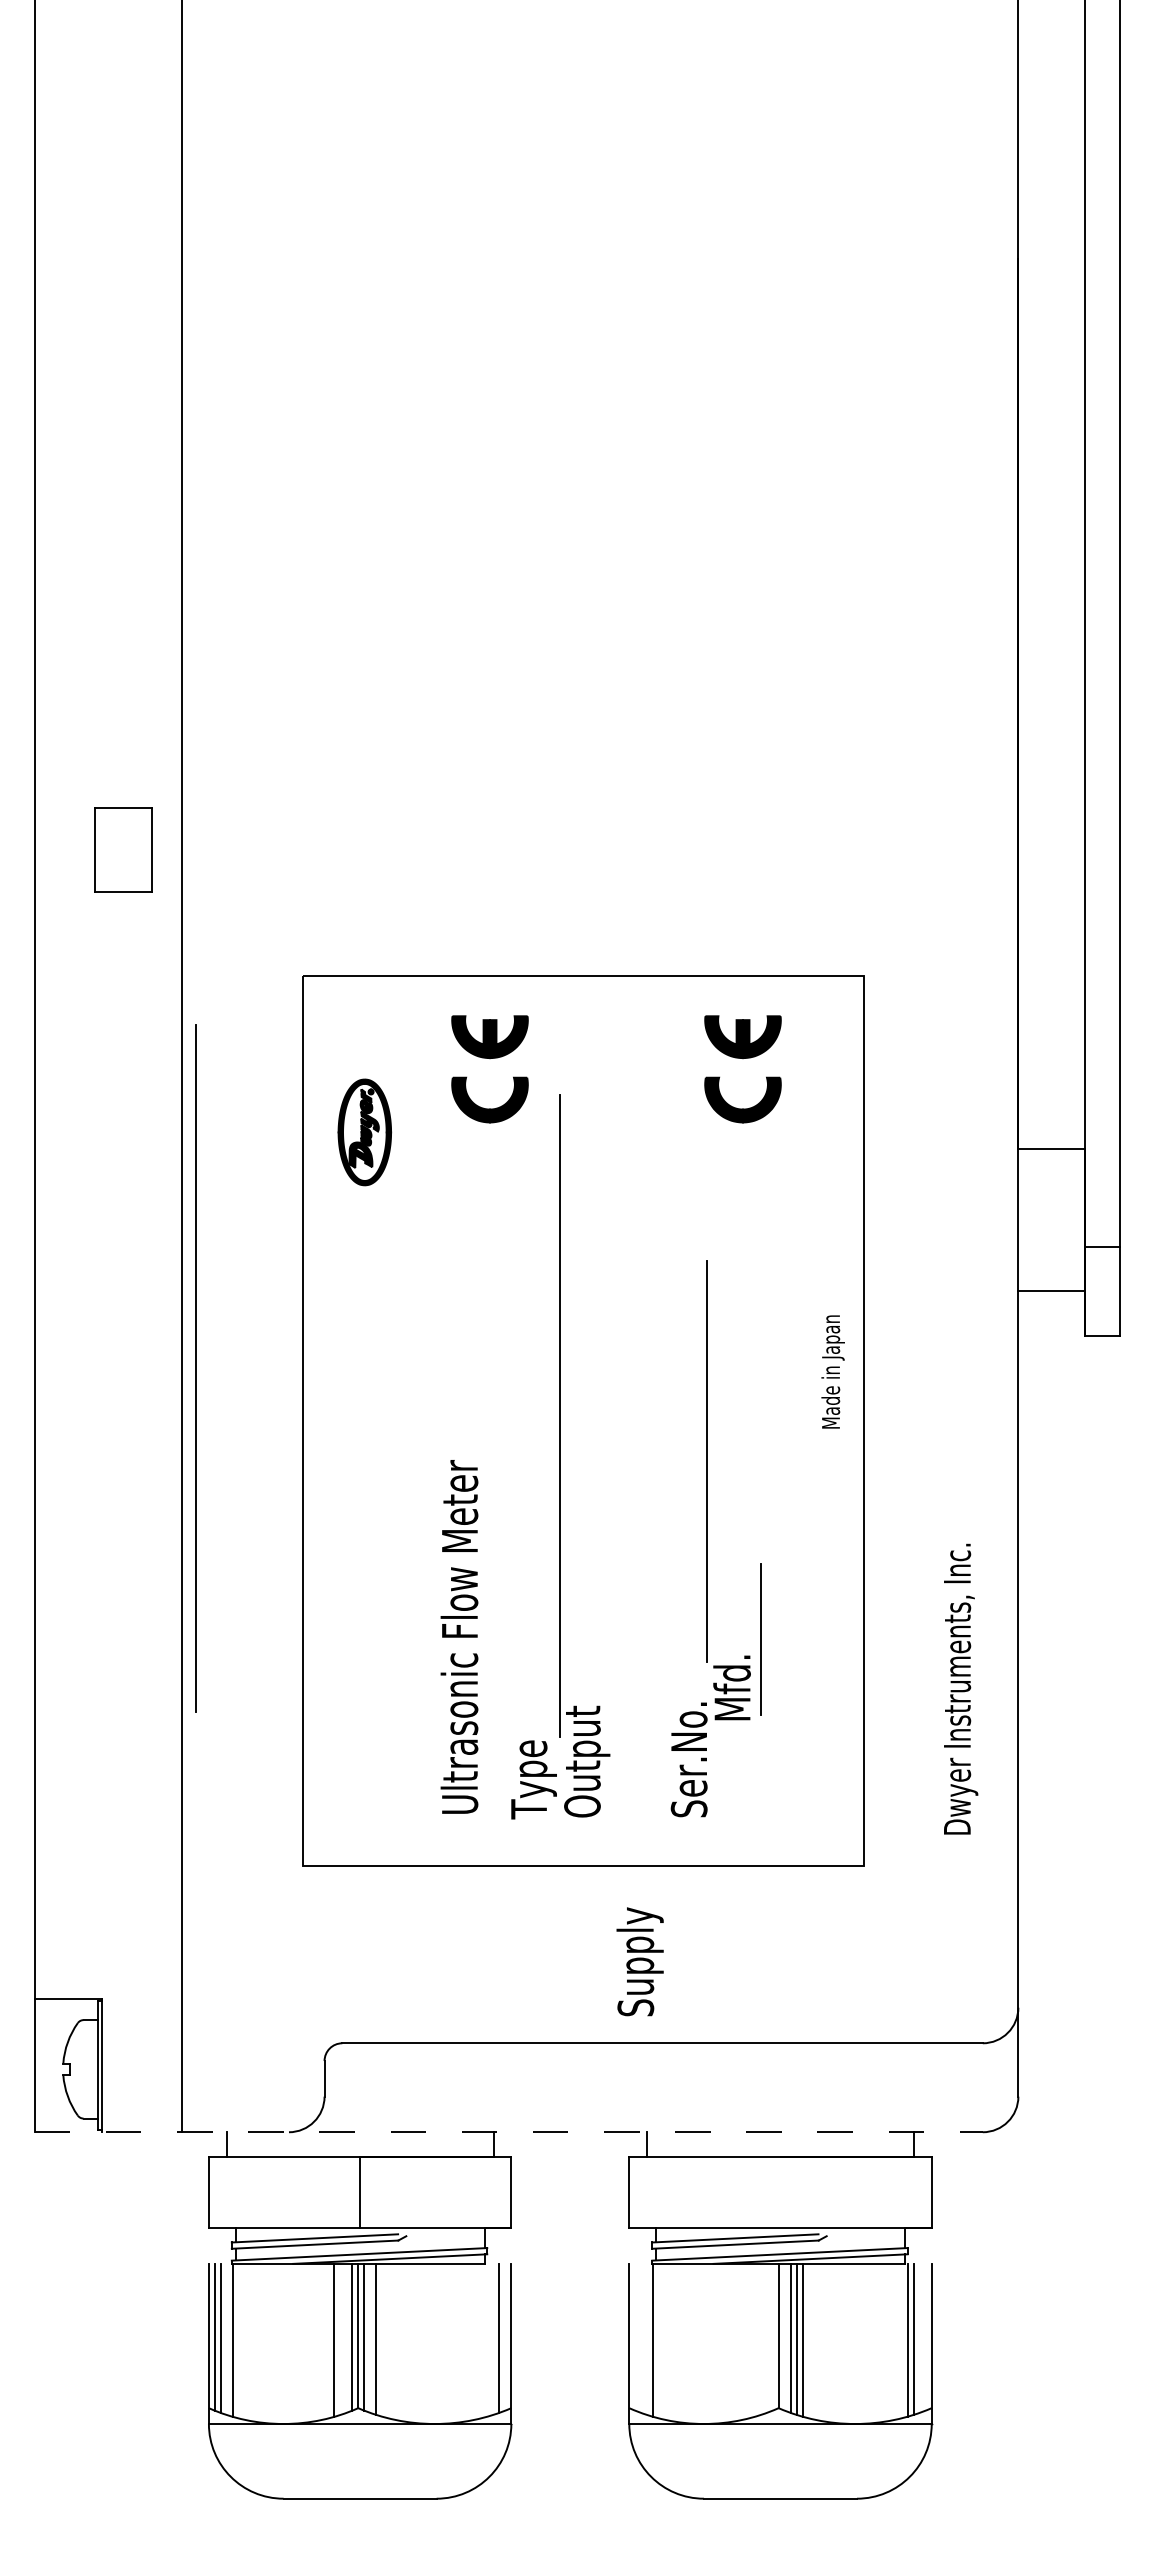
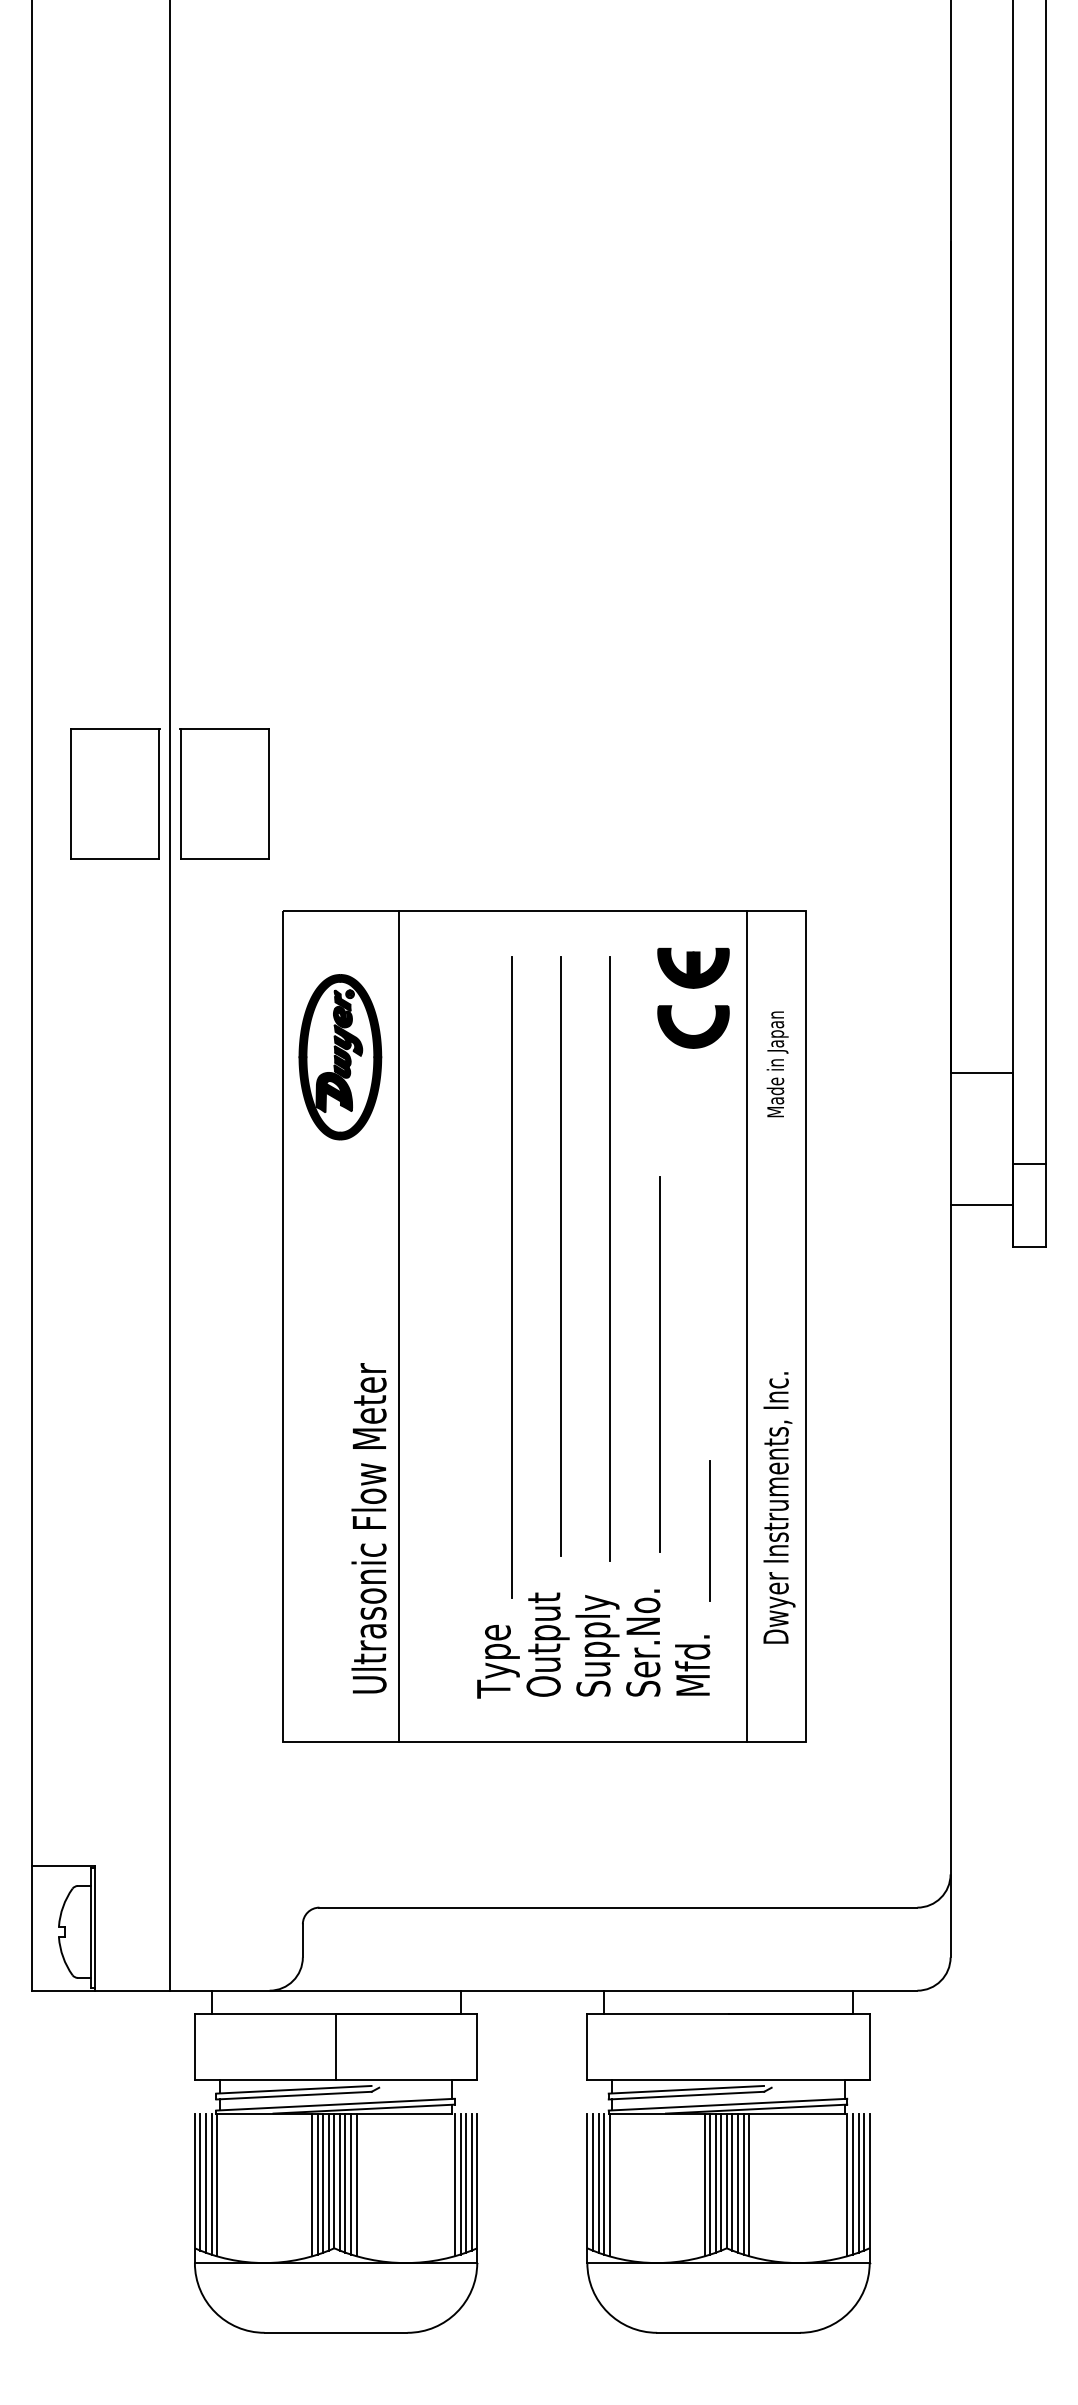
part: (123, 849) -> (115, 793), size x1.67
part: (240, 849) -> (224, 793), added
part: (489, 1059) -> (456, 989), removed
part: (364, 1132) -> (340, 1057), size x1.67
line: (652, 1348) -> (609, 1258), added
line: (195, 1368) -> (510, 1277), moved
text: (832, 1371) -> (777, 1063), moved
line: (559, 1415) -> (560, 1256), moved
line: (427, 1420) -> (398, 1326), added
line: (800, 1420) -> (747, 1326), added
text: (459, 1636) -> (369, 1527), moved
text: (731, 1687) -> (692, 1665), moved
text: (961, 1688) -> (779, 1507), moved
text: (639, 1961) -> (596, 1645), moved
line: (509, 2132) -> (475, 1990), dashed -> solid
line: (505, 2336) -> (471, 2181), added
line: (635, 2336) -> (593, 2181), added
line: (772, 2336) -> (721, 2181), added
line: (784, 2336) -> (732, 2181), added
line: (925, 2336) -> (863, 2181), added
line: (346, 2337) -> (323, 2182), added
line: (370, 2337) -> (345, 2182), added
line: (641, 2337) -> (598, 2182), added
line: (766, 2337) -> (715, 2182), added
line: (919, 2337) -> (858, 2182), added
line: (493, 2338) -> (460, 2183), added
line: (226, 2339) -> (211, 2184), added
line: (340, 2339) -> (317, 2184), added
line: (382, 2339) -> (356, 2184), added
line: (487, 2339) -> (454, 2184), added
line: (647, 2339) -> (604, 2184), added
line: (754, 2339) -> (704, 2184), added
line: (760, 2339) -> (709, 2184), added

